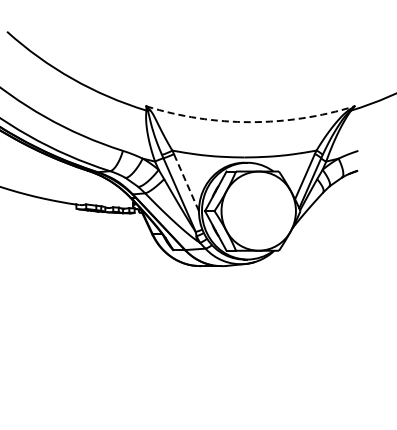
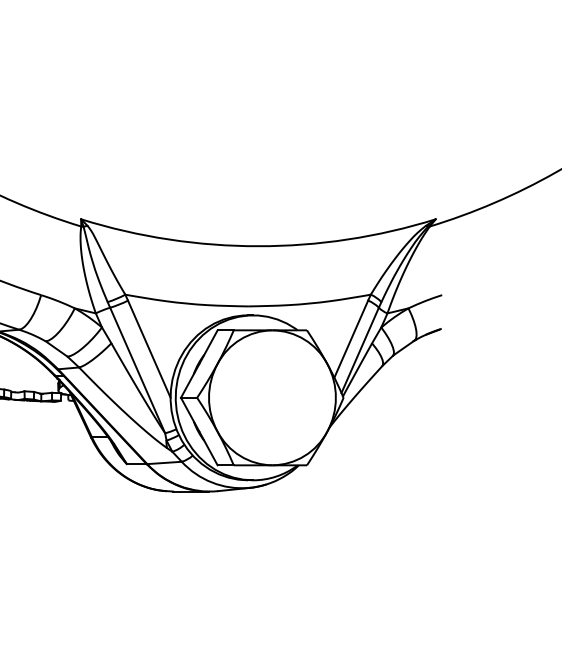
arc: (250, 122) -> (258, 246), dashed -> solid
line: (186, 182) -> (149, 349), dashed -> solid

